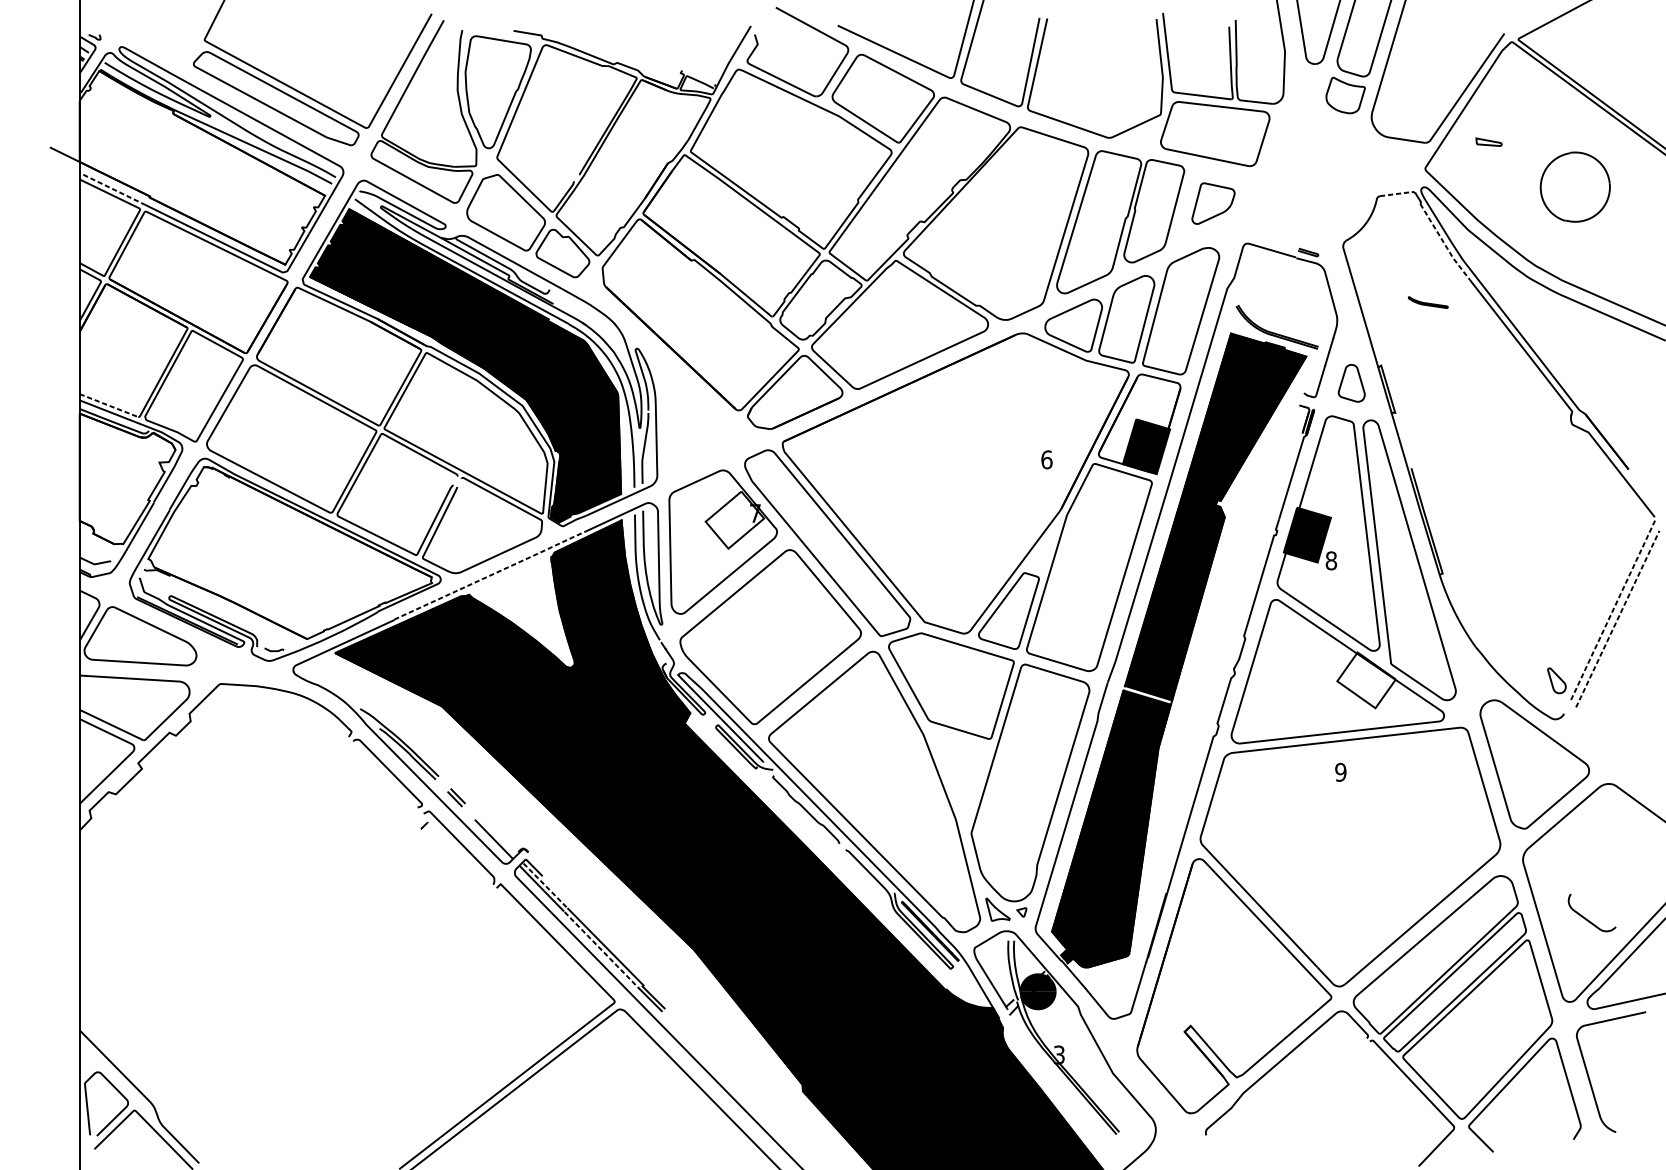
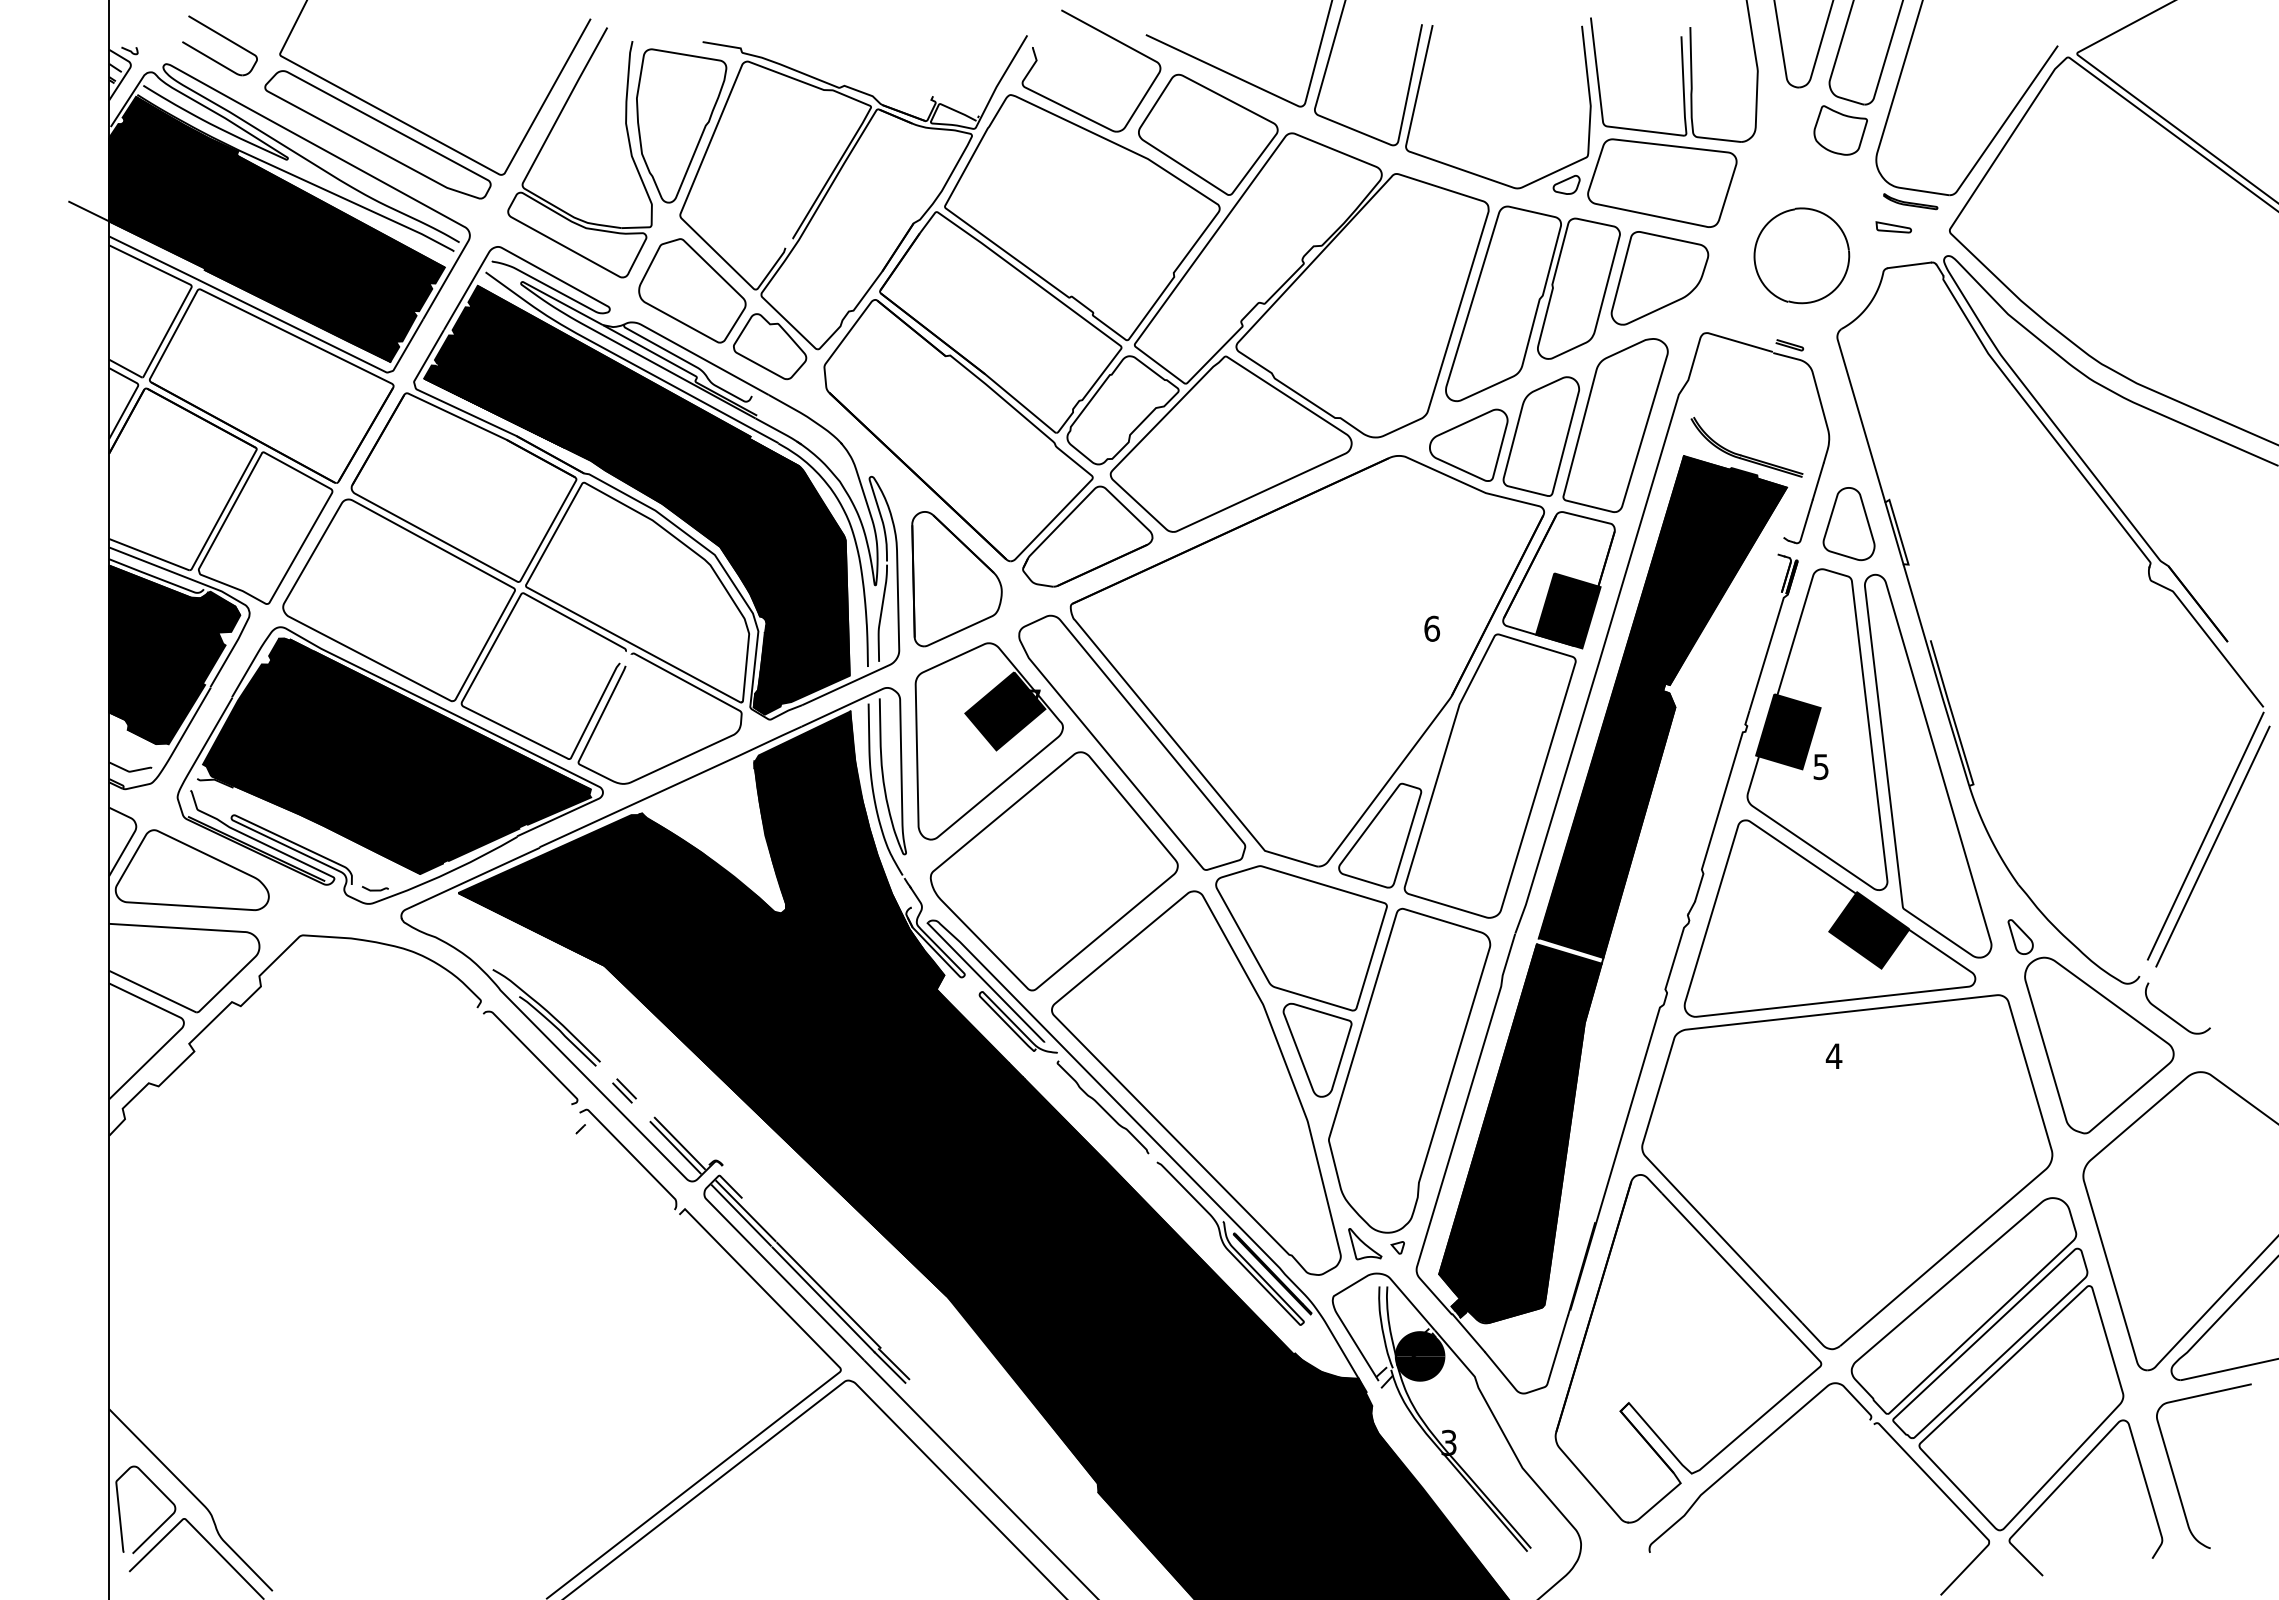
part: (162, 27) -> (222, 37), added
part: (1145, 135) -> (1566, 184), added
part: (1488, 142) -> (1893, 227), moved
fill: (202, 167) -> (276, 228), added
part: (1575, 186) -> (1801, 255), moved
line: (112, 189) -> (153, 258), dashed -> solid
line: (1395, 194) -> (1909, 265), dashed -> solid
part: (1213, 203) -> (1659, 278), size x1.67
line: (1444, 243) -> (1975, 333), dashed -> solid
part: (1428, 302) -> (1910, 201), moved
part: (1351, 383) -> (1848, 524), size x1.43
line: (109, 406) -> (150, 555), dashed -> solid
part: (699, 423) -> (956, 579), added
fill: (127, 478) -> (174, 654), added
fill: (735, 520) -> (1005, 711), added
fill: (290, 553) -> (397, 756), added
text: (1330, 561) -> (1820, 767), 8 -> 5
line: (491, 575) -> (672, 786), dashed -> solid
line: (1612, 611) -> (2205, 836), dashed -> solid
line: (1617, 618) -> (2212, 846), dashed -> solid
fill: (1366, 680) -> (1869, 930), added
part: (1556, 680) -> (2020, 936), moved
part: (963, 767) -> (1317, 1049), added
text: (1340, 772) -> (1833, 1056), 9 -> 4
line: (496, 836) -> (679, 1143), added
line: (545, 885) -> (746, 1211), dashed -> solid
curve: (1586, 918) -> (2170, 1016), moved
line: (601, 950) -> (823, 1300), dashed -> solid

